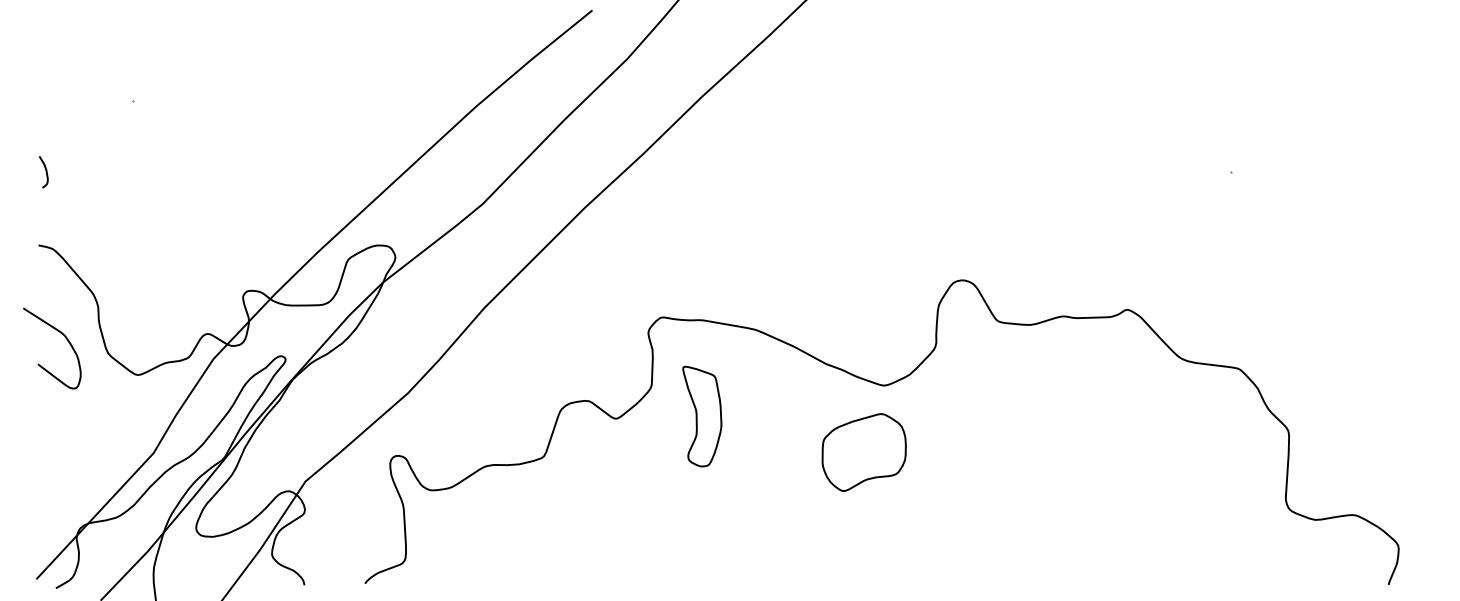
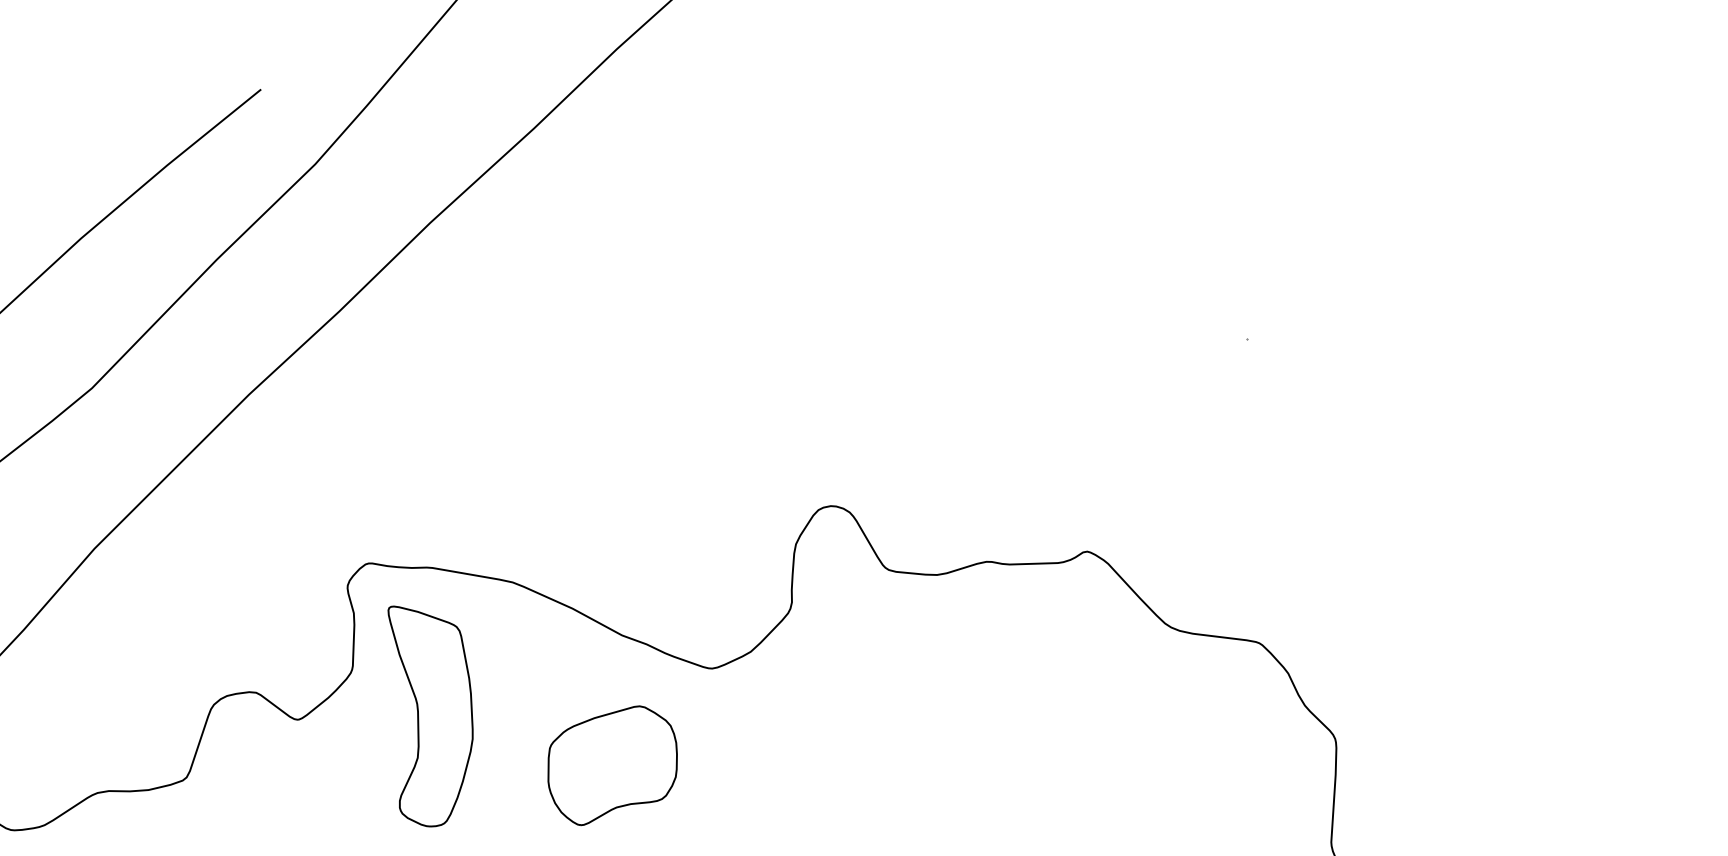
part: (702, 416) -> (431, 716), size x1.43
part: (863, 452) -> (611, 765), moved

